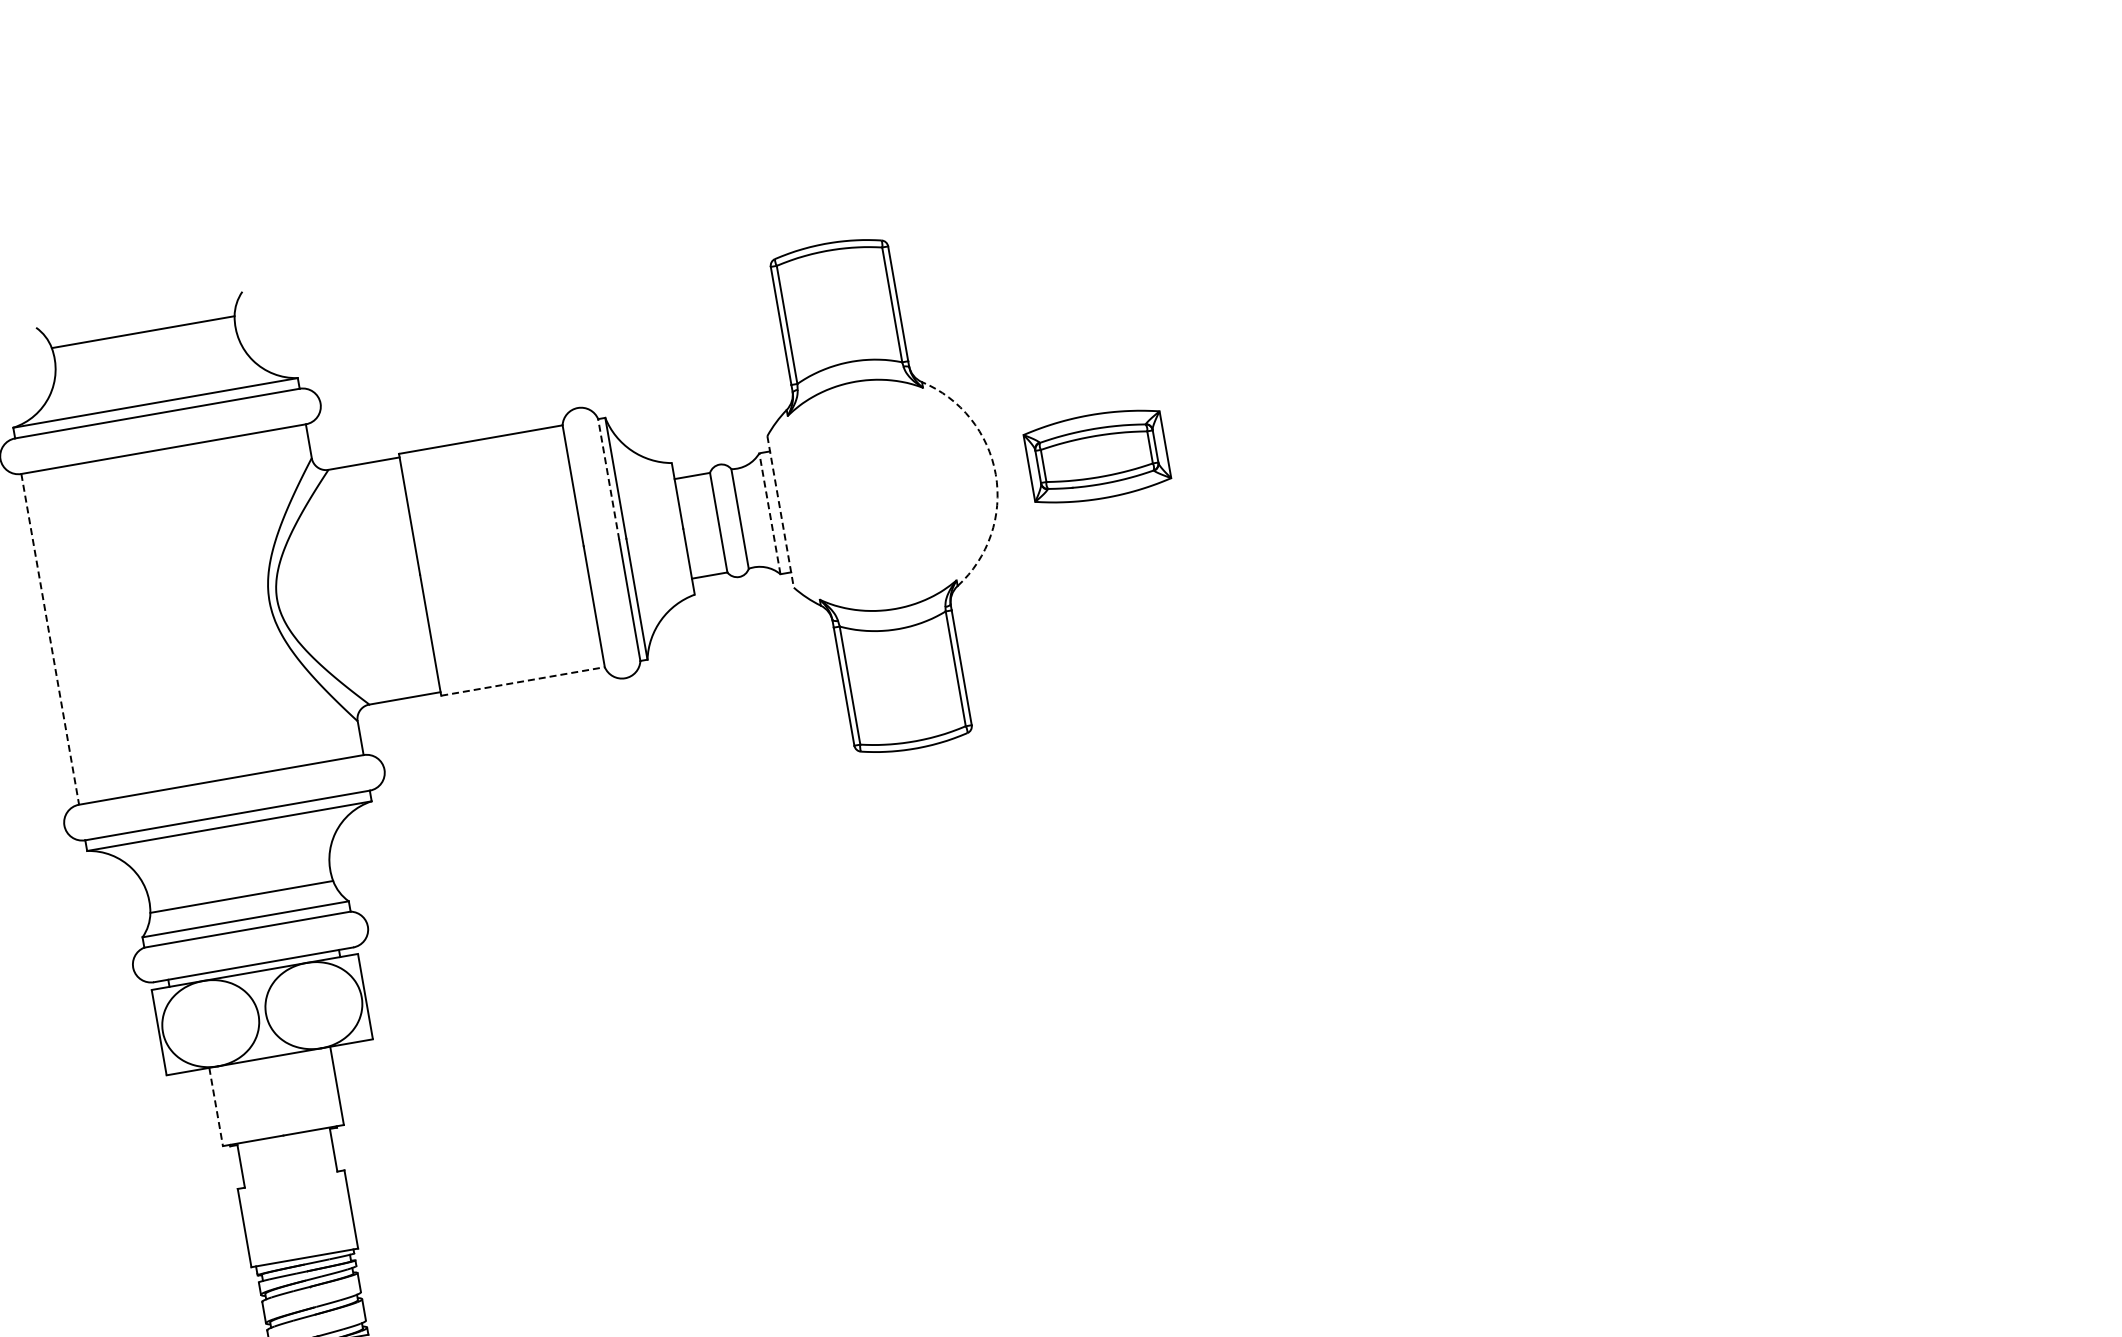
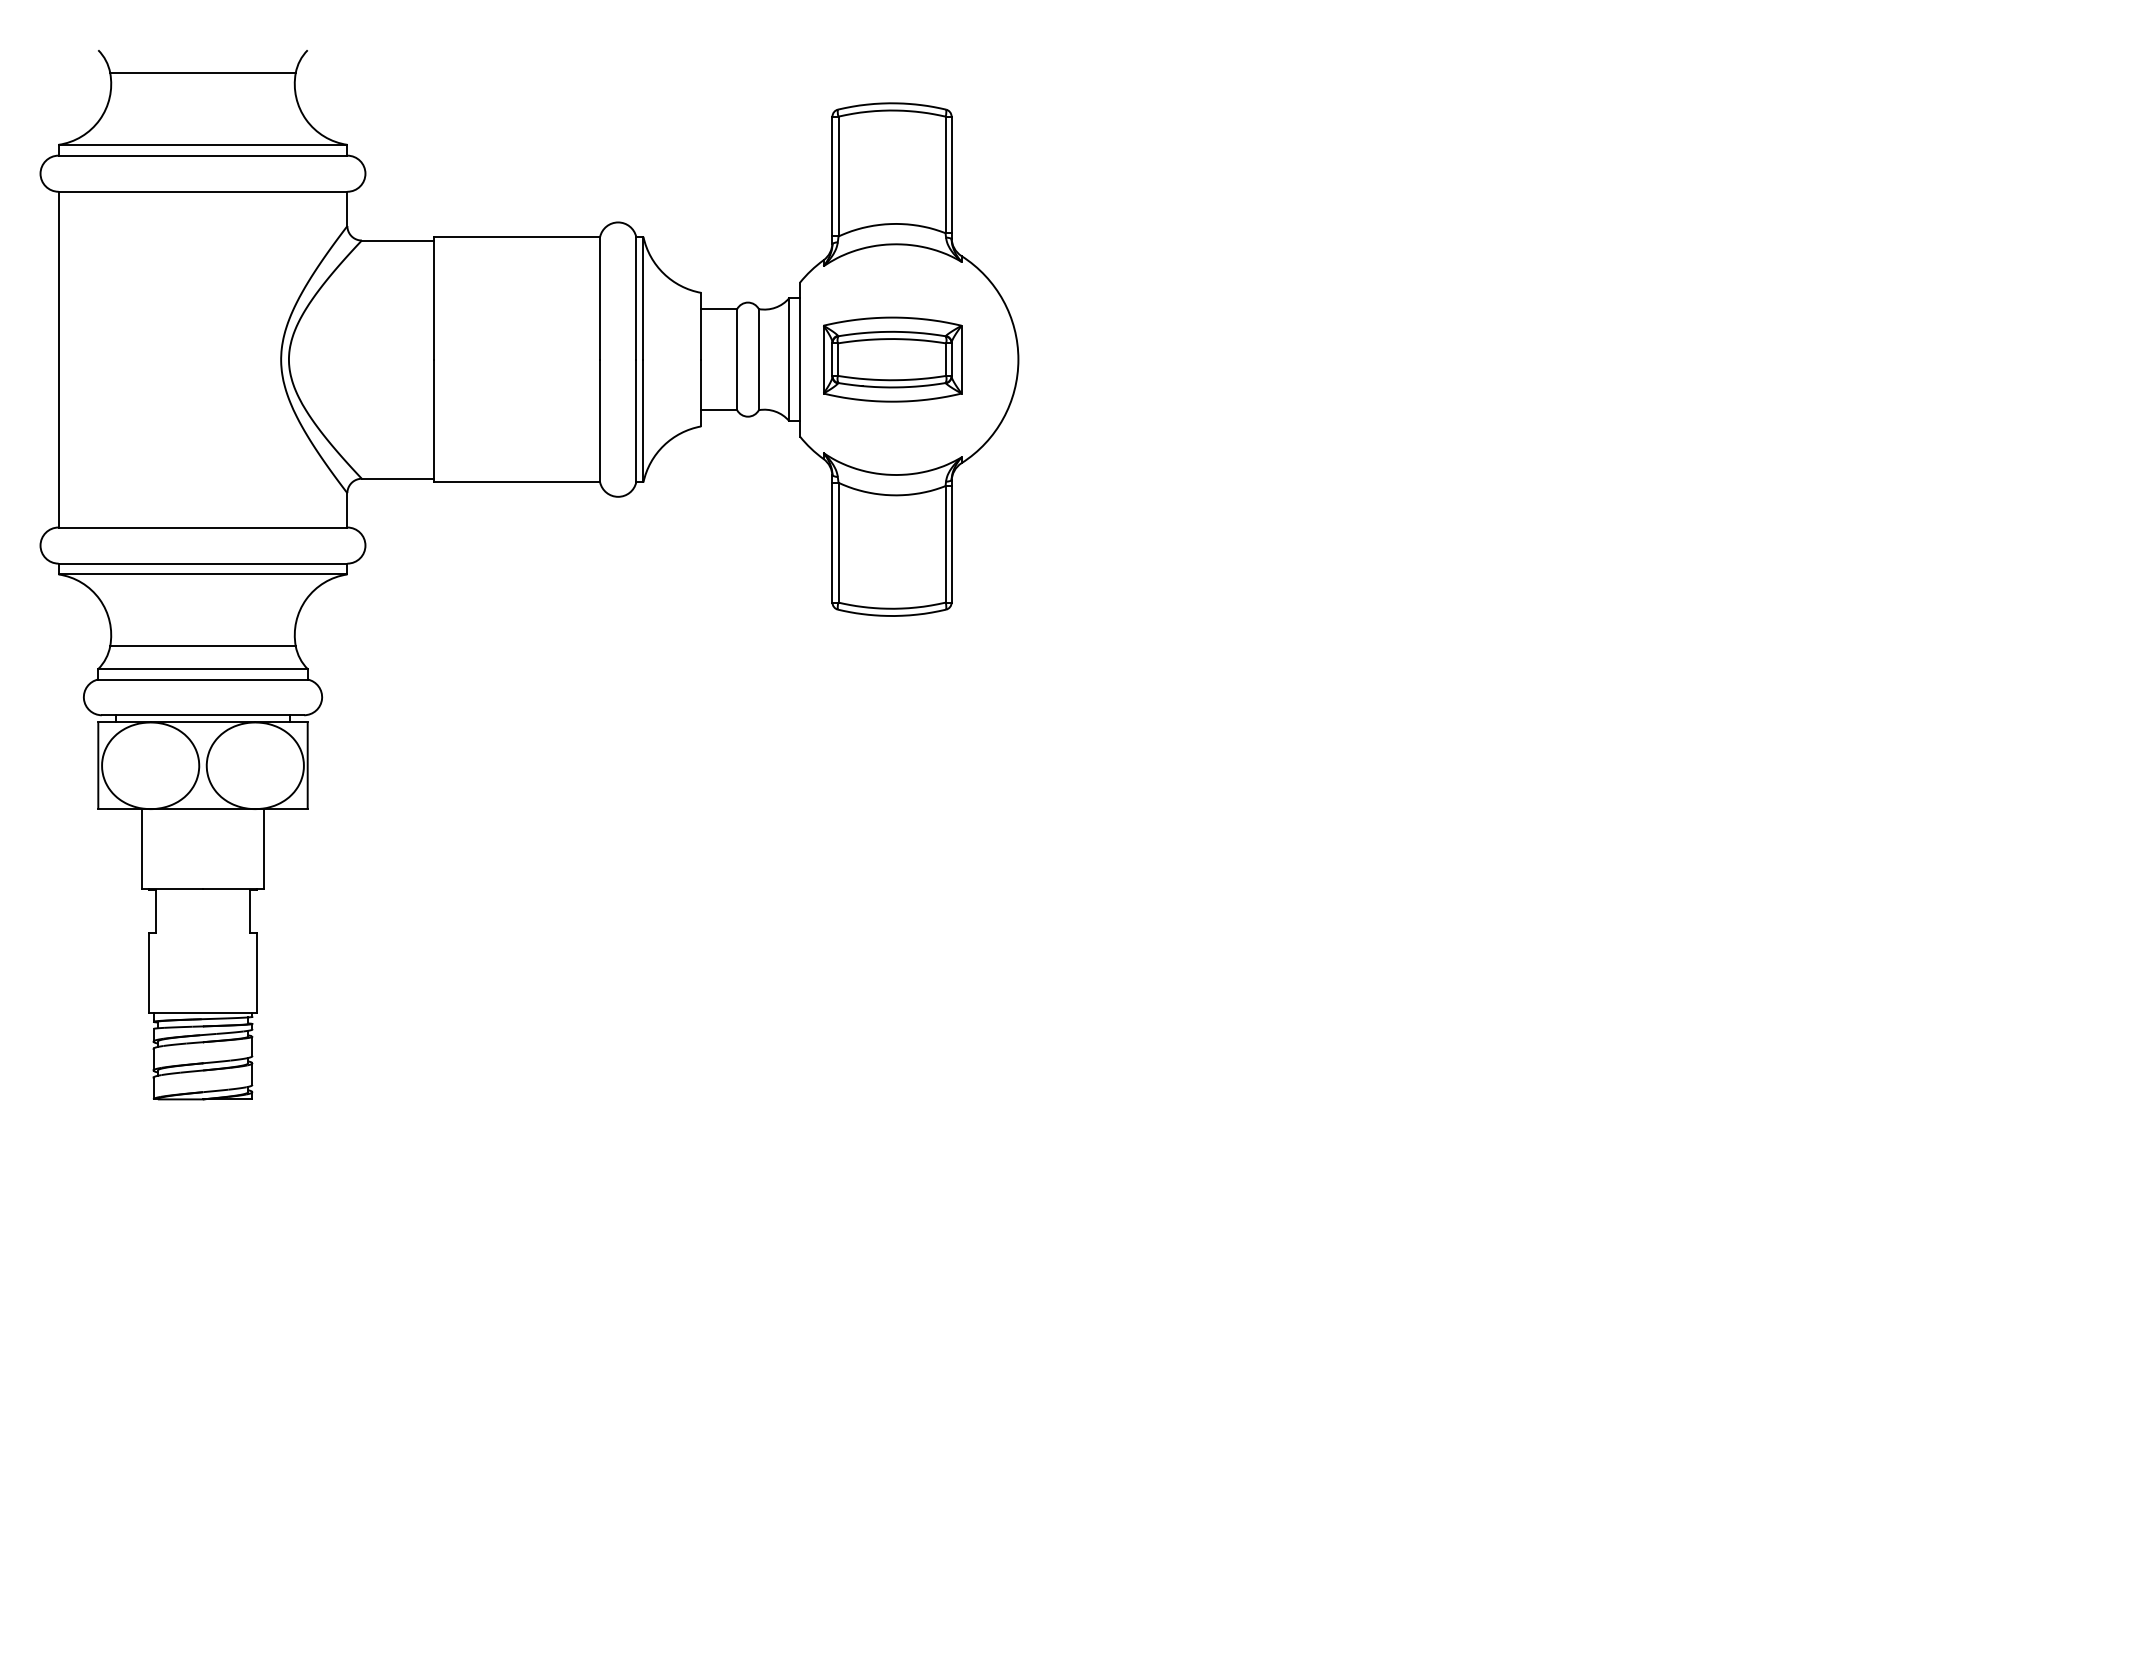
part: (1097, 456) -> (892, 359), moved
arc: (995, 474) -> (1018, 359), dashed -> solid
line: (608, 478) -> (636, 297), dashed -> solid
line: (781, 511) -> (800, 359), dashed -> solid
line: (770, 513) -> (789, 359), dashed -> solid
line: (50, 639) -> (58, 359), dashed -> solid
line: (523, 681) -> (517, 482), dashed -> solid
line: (215, 1106) -> (141, 848), dashed -> solid

